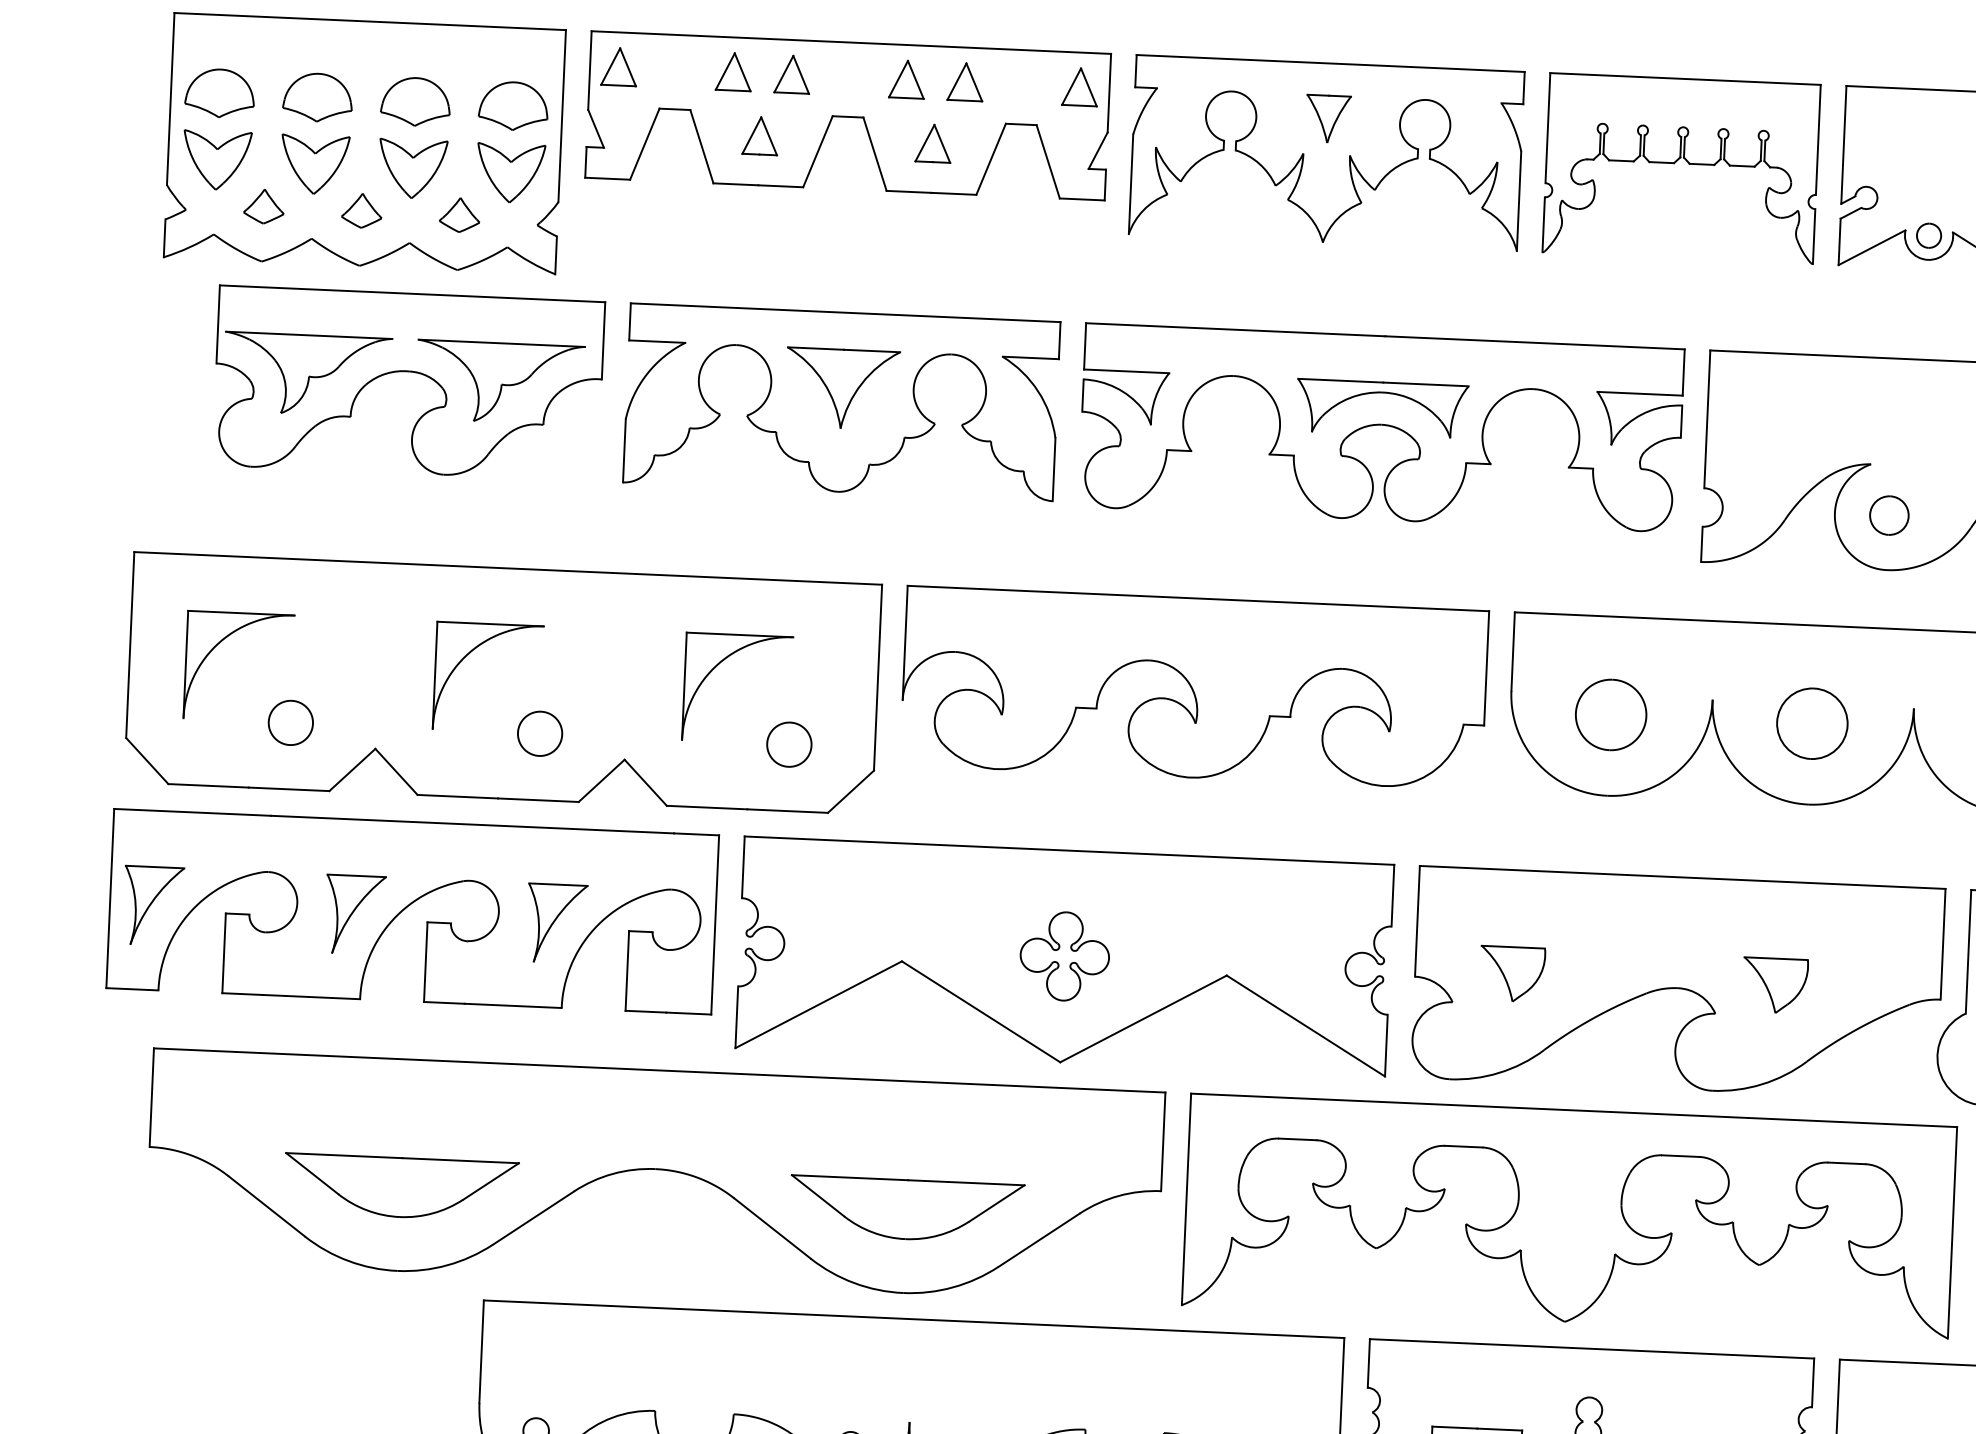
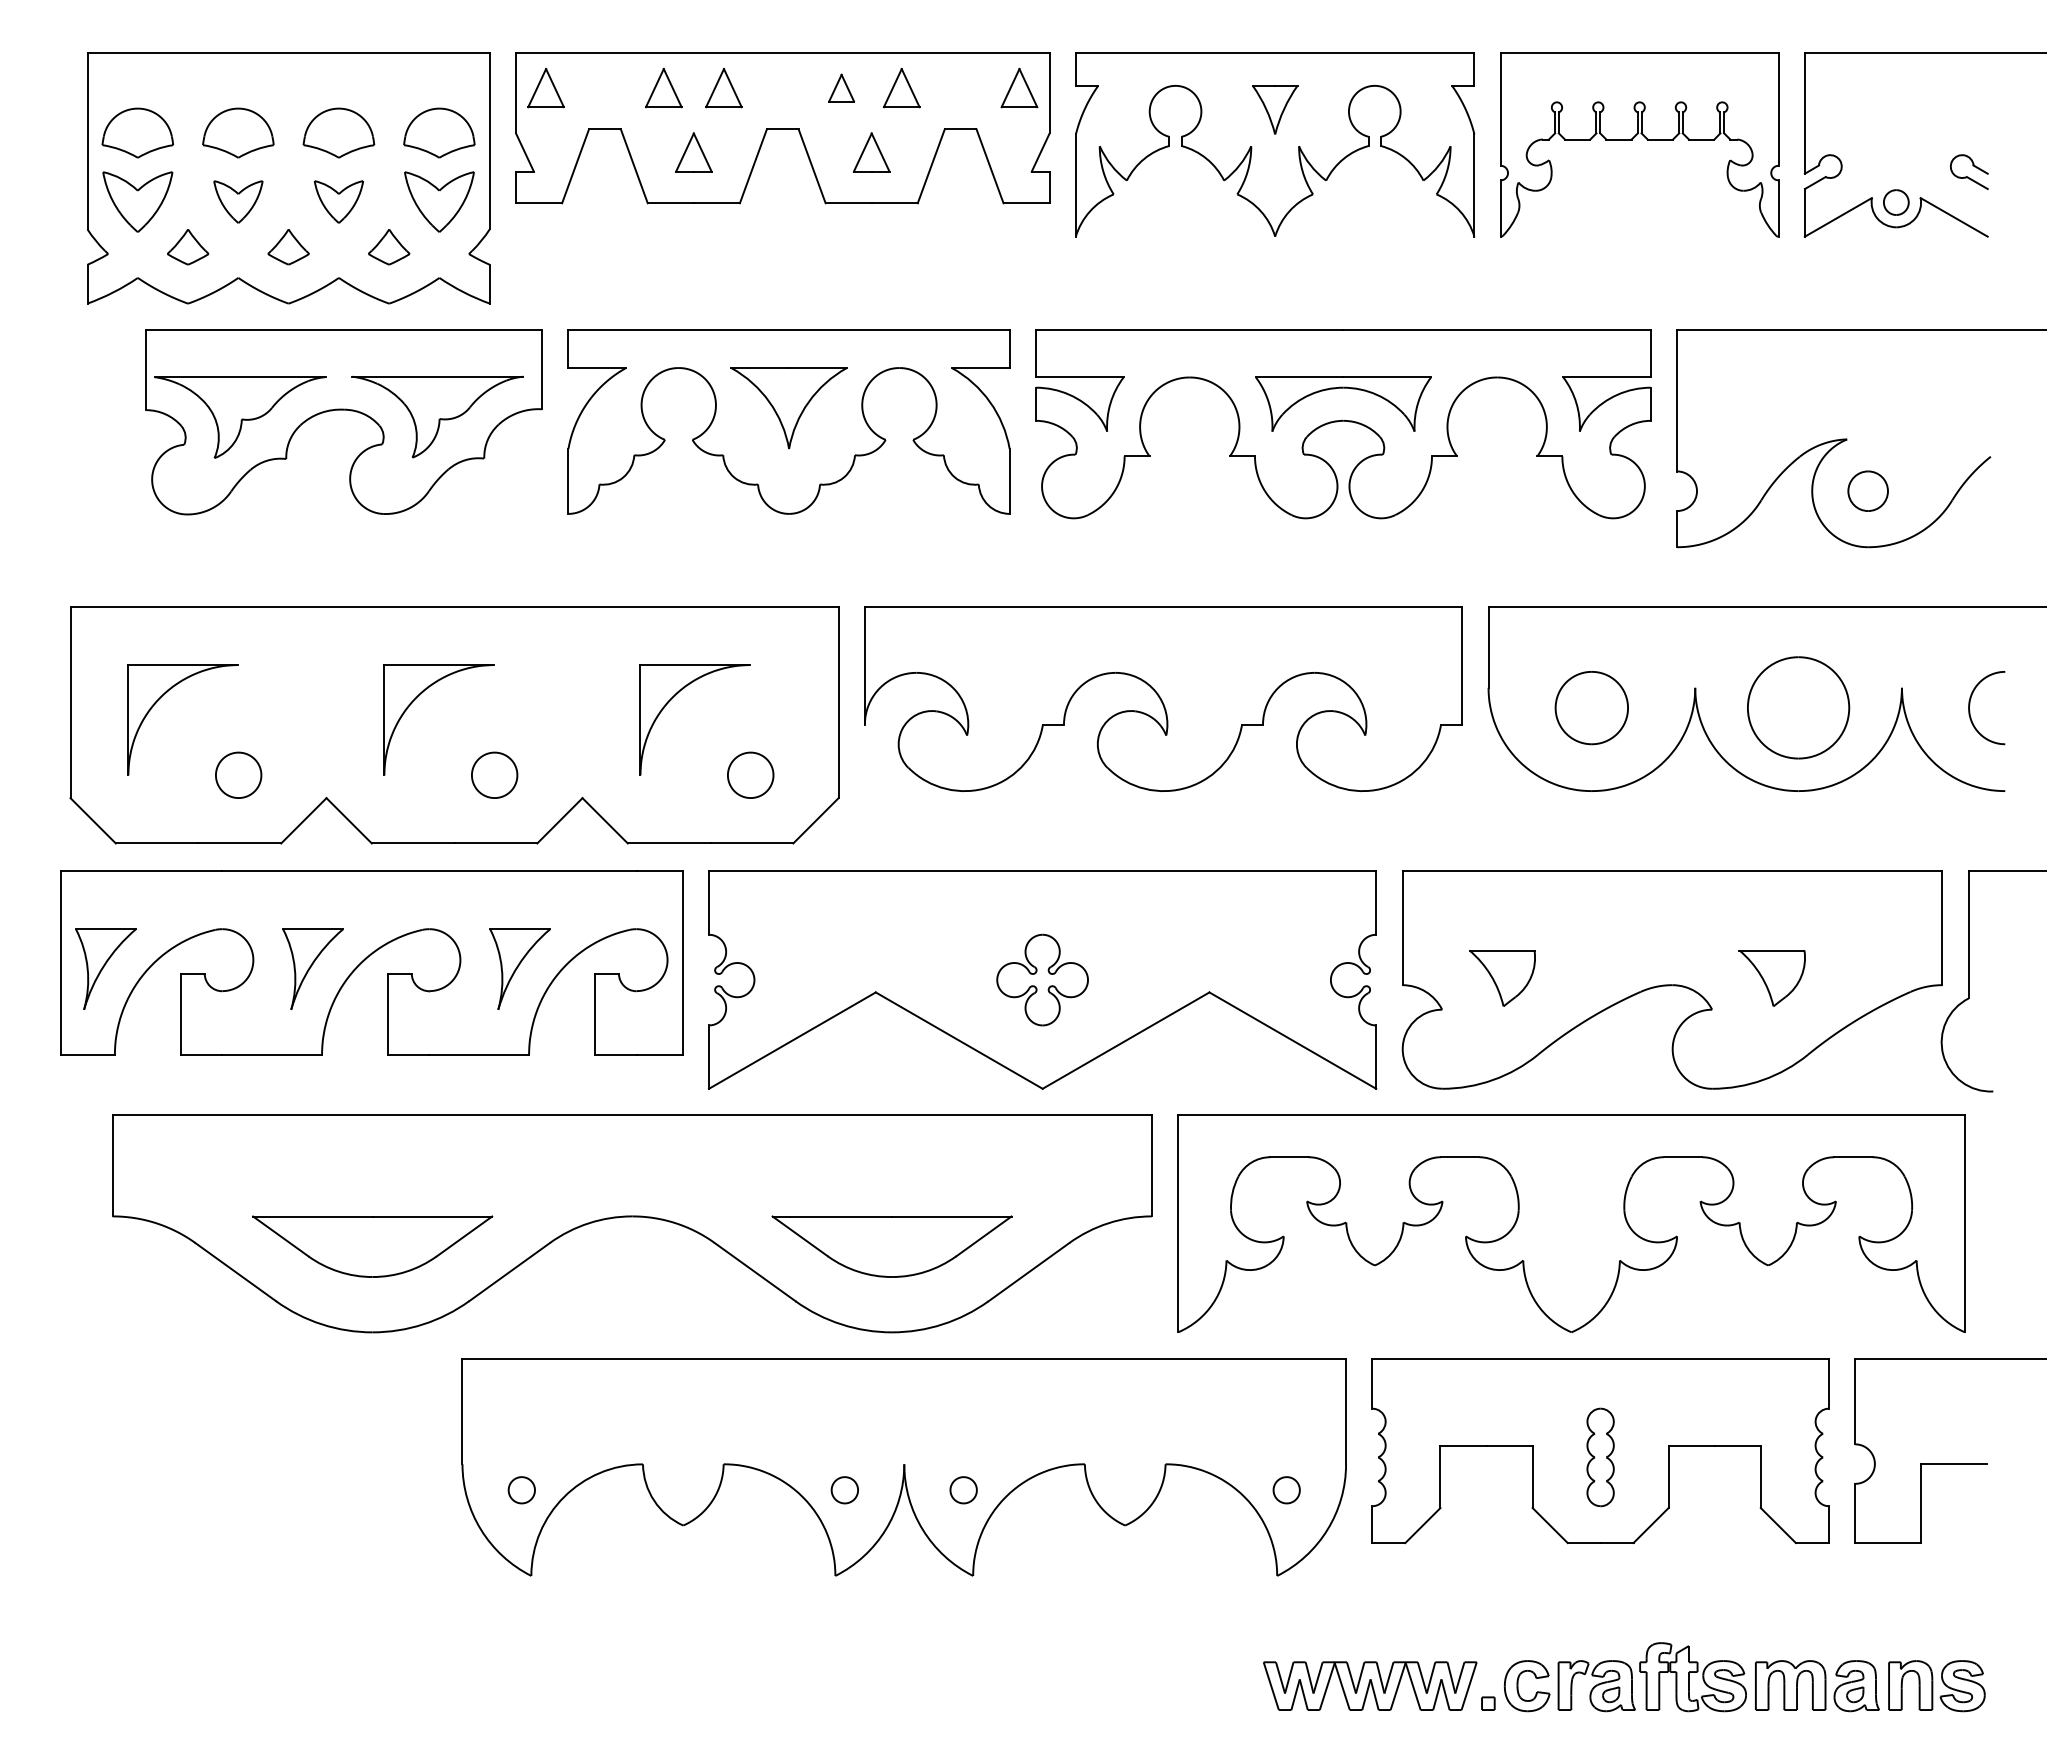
part: (906, 79) -> (841, 88), size x0.7
part: (315, 164) -> (238, 201), size x0.7
part: (412, 168) -> (338, 201), size x0.7
part: (1812, 724) -> (1798, 708), size x1.4

